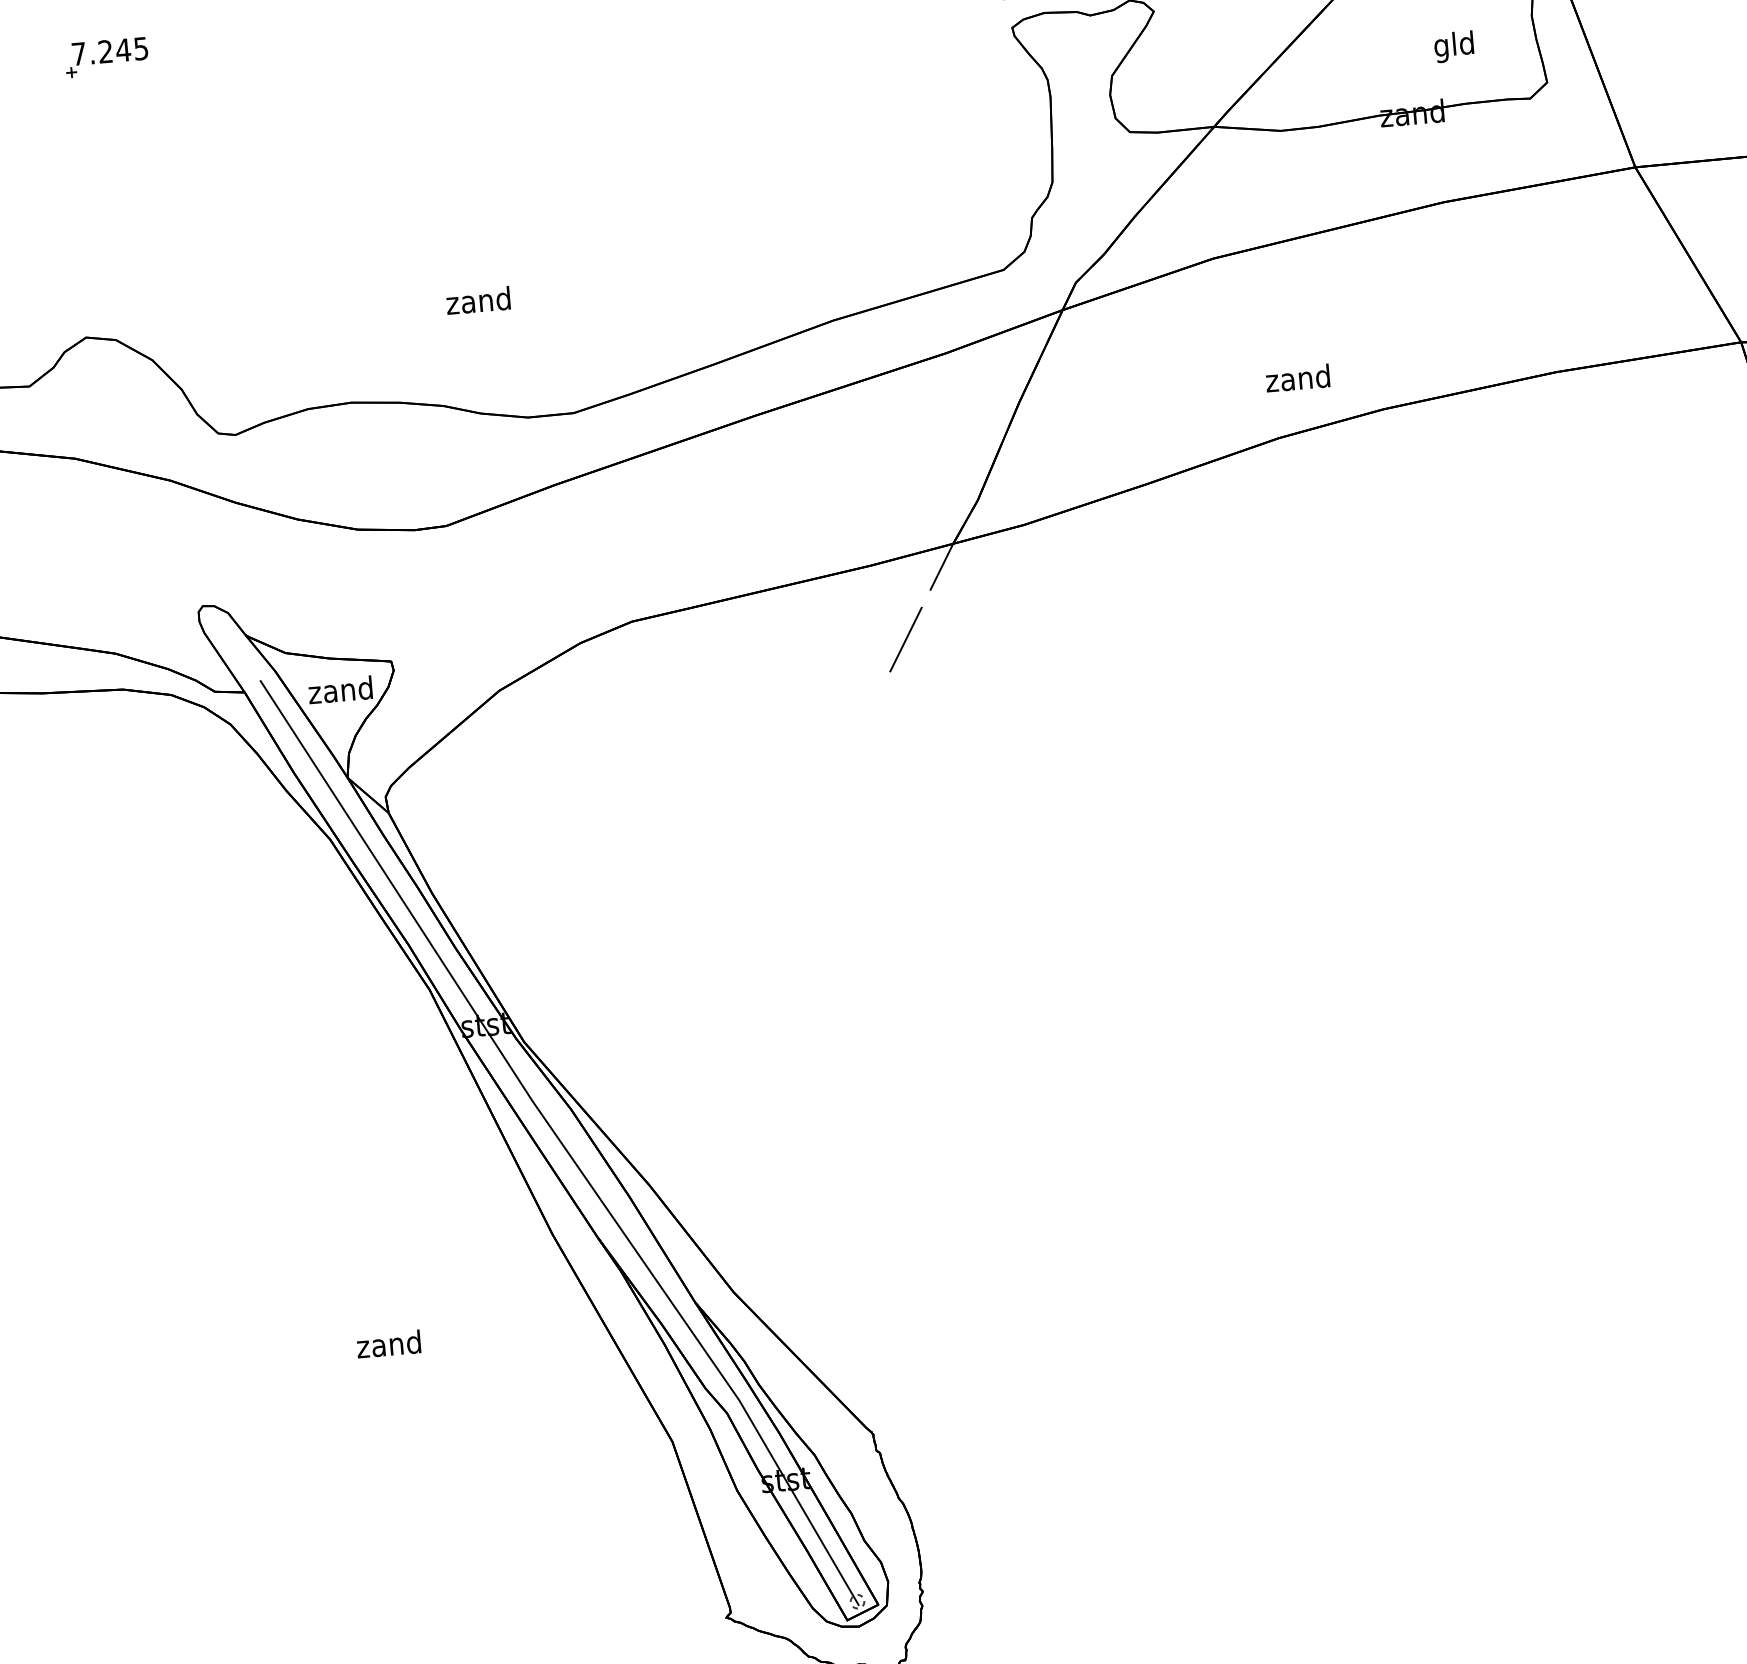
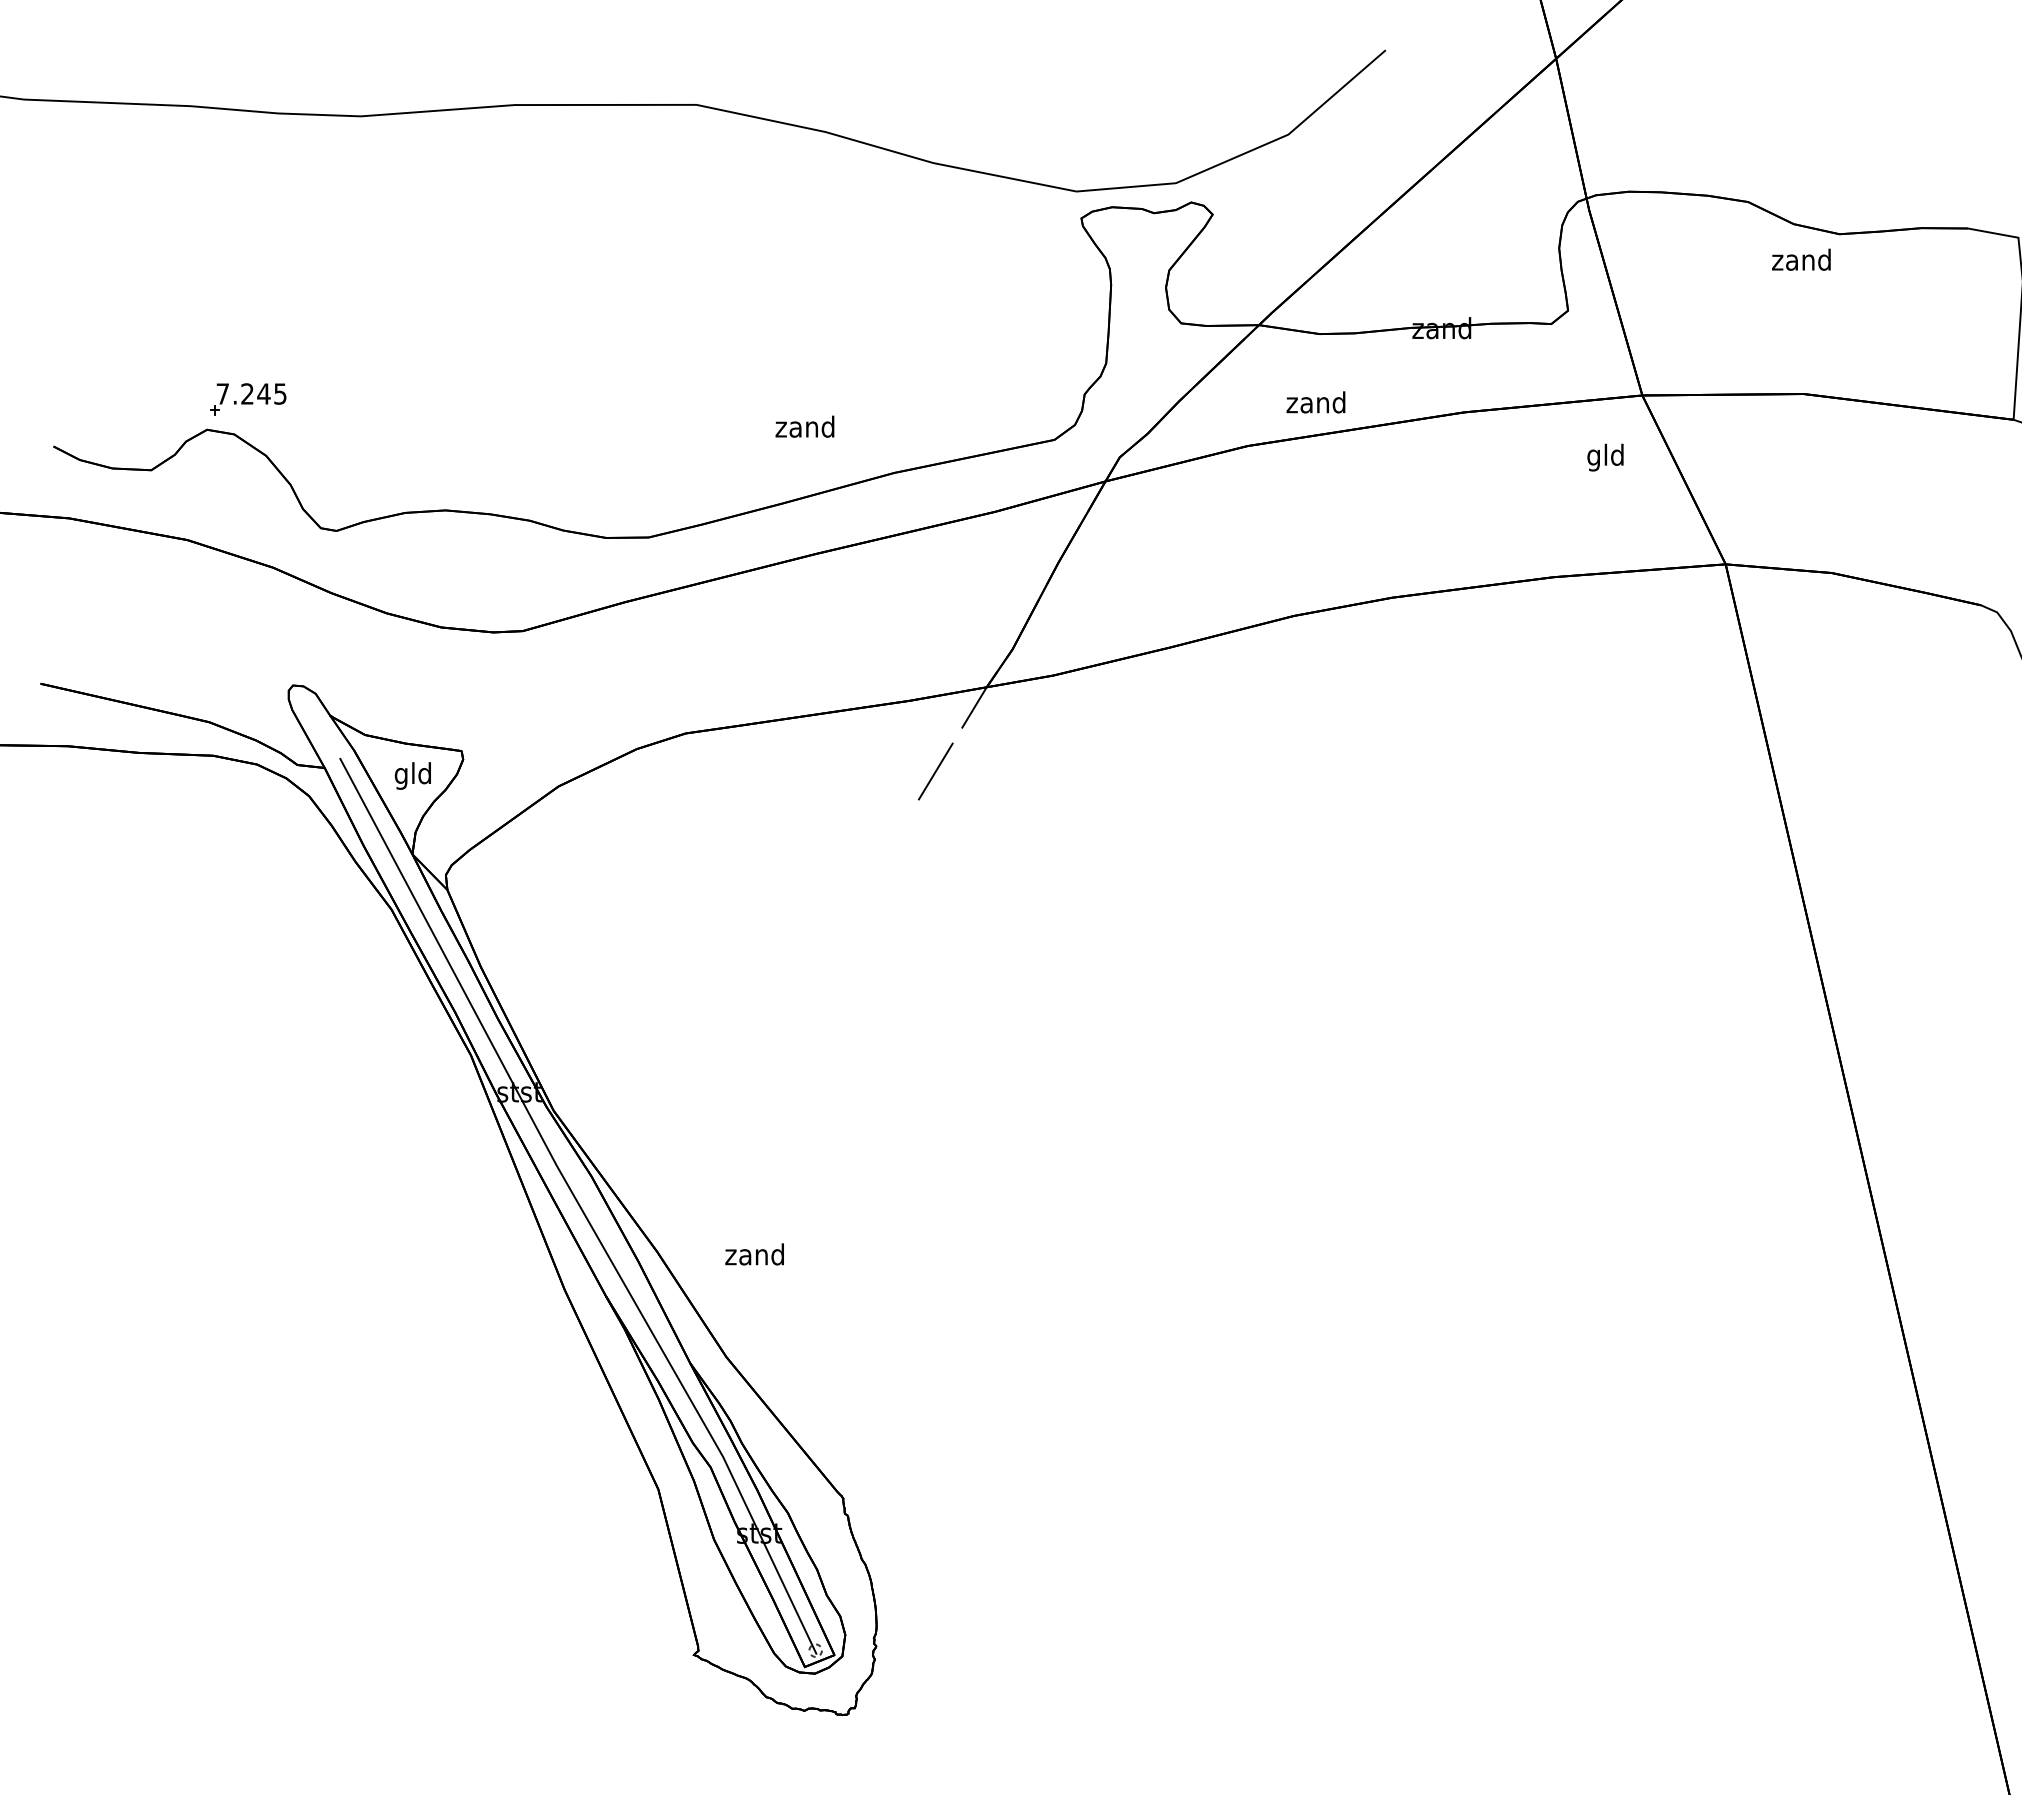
text: (1454, 46) -> (1605, 457), moved
part: (107, 57) -> (248, 399), moved
text: (477, 300) -> (804, 426), moved
text: (1297, 378) -> (1315, 402), moved
text: (340, 692) -> (412, 775), zand -> gld
text: (388, 1344) -> (754, 1254), moved

